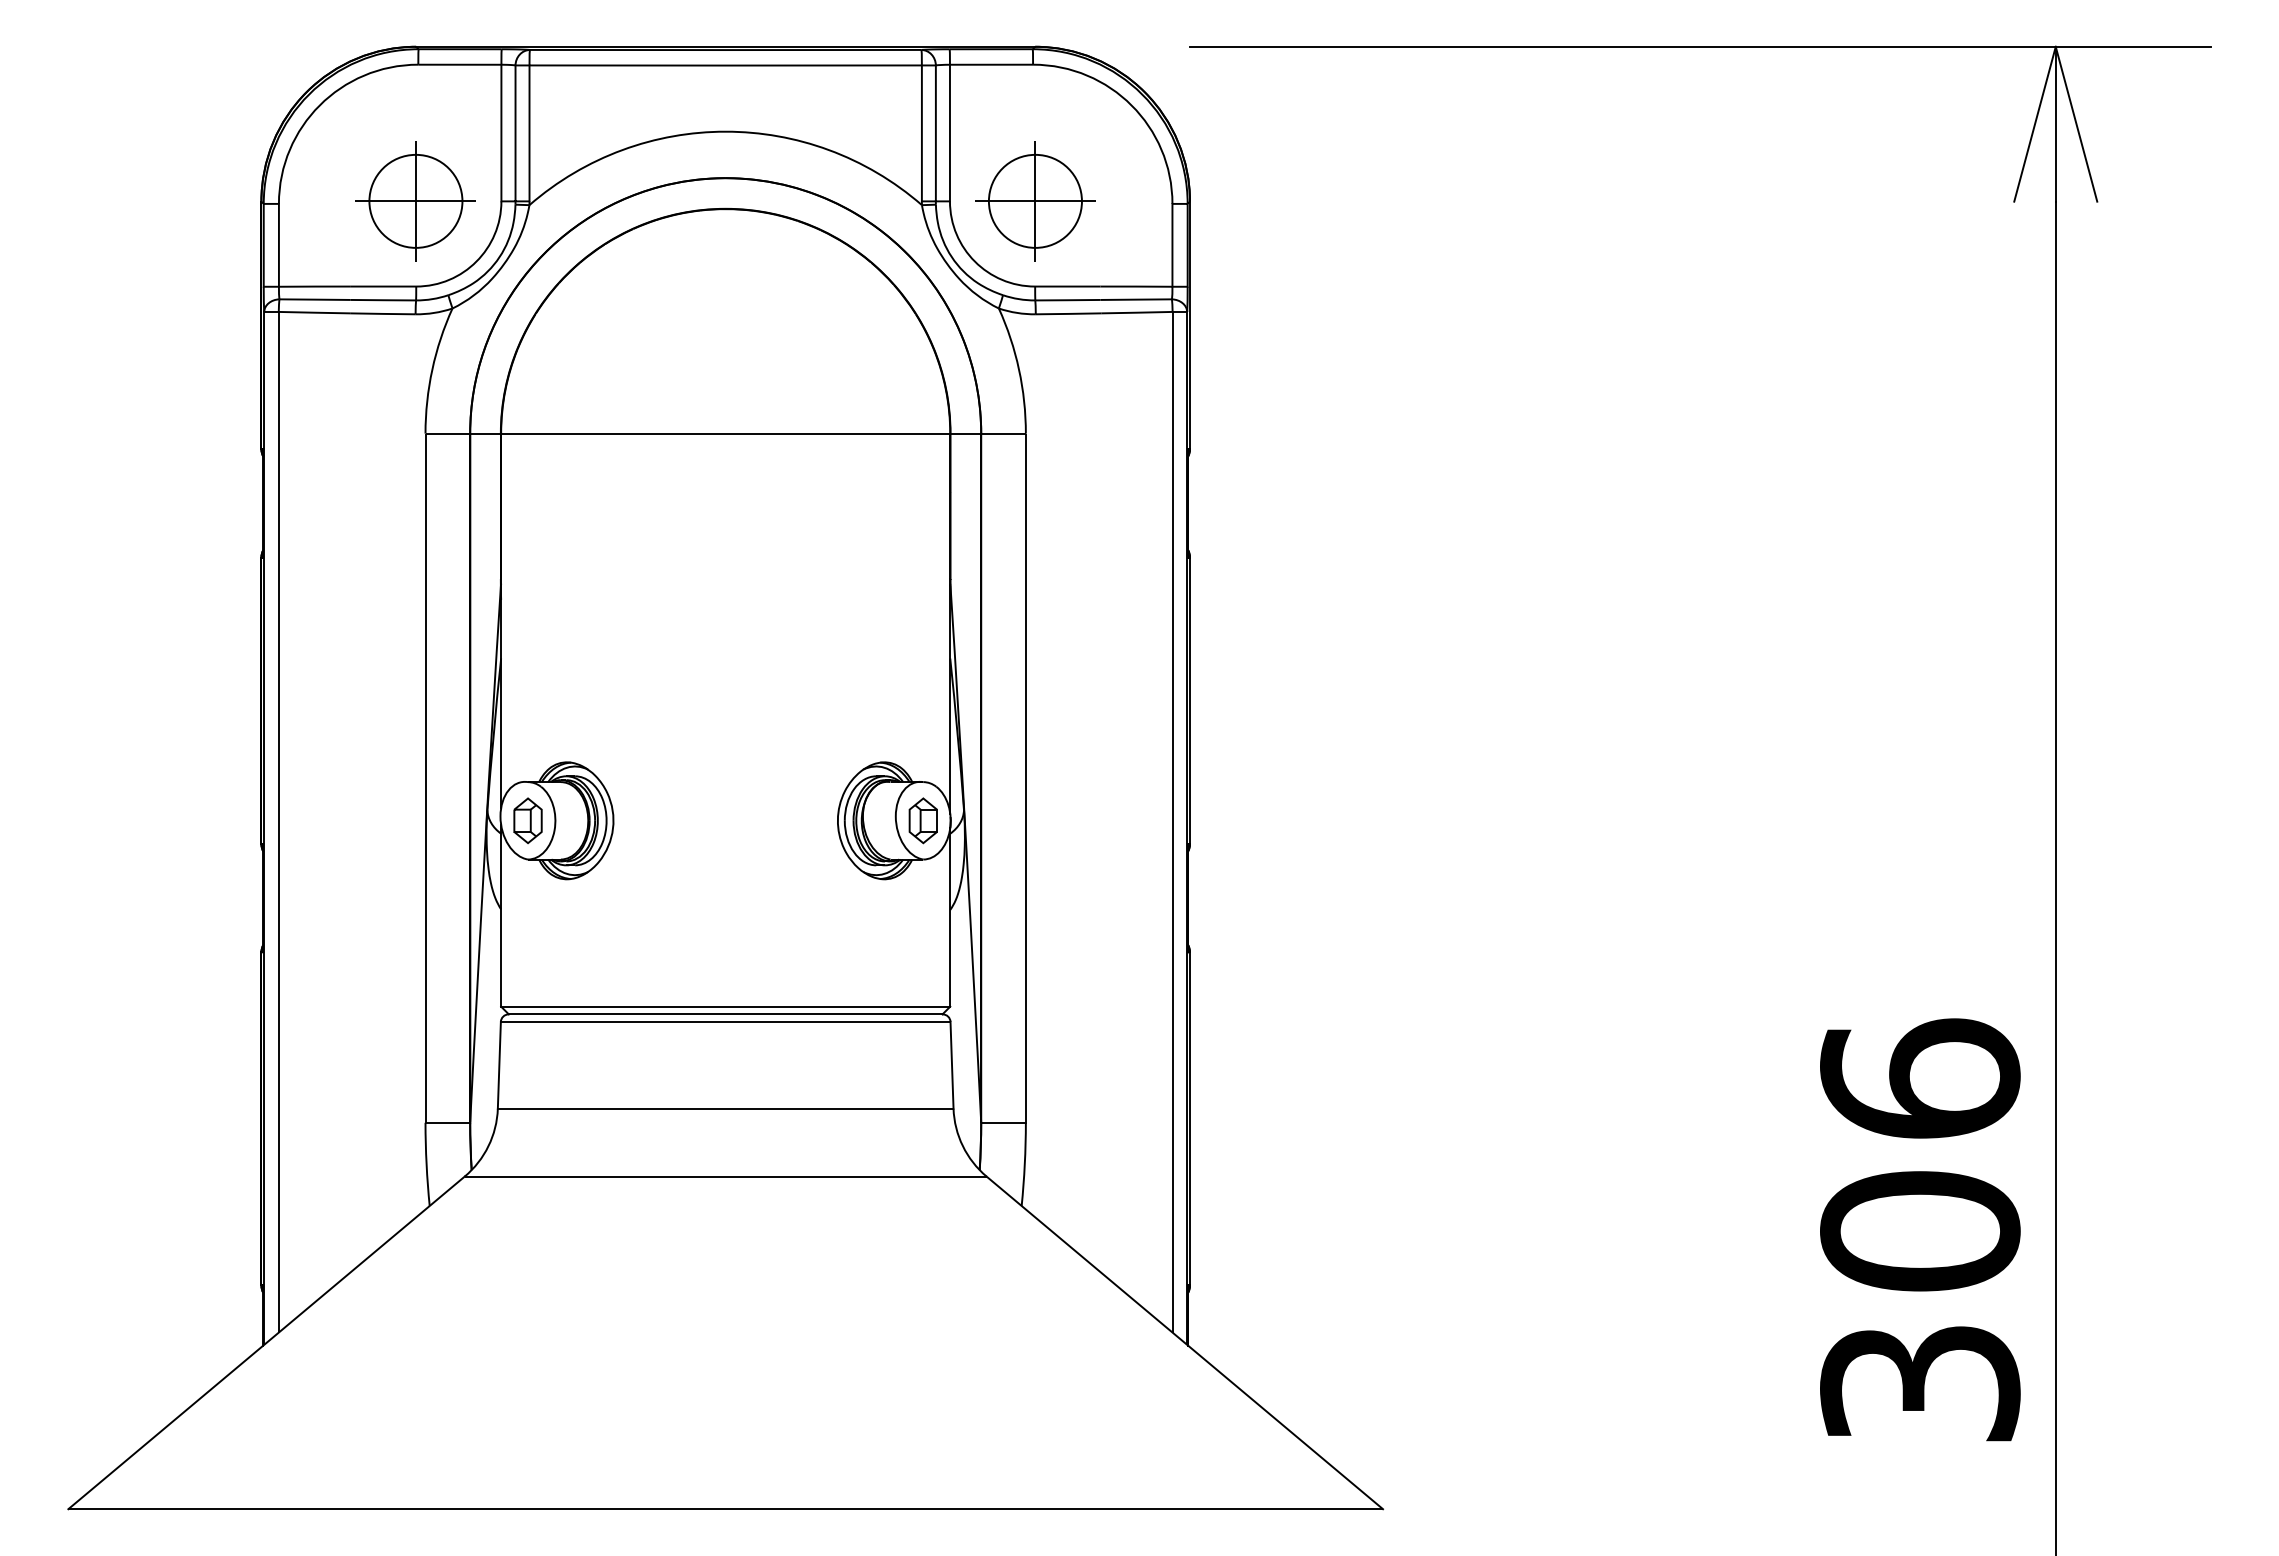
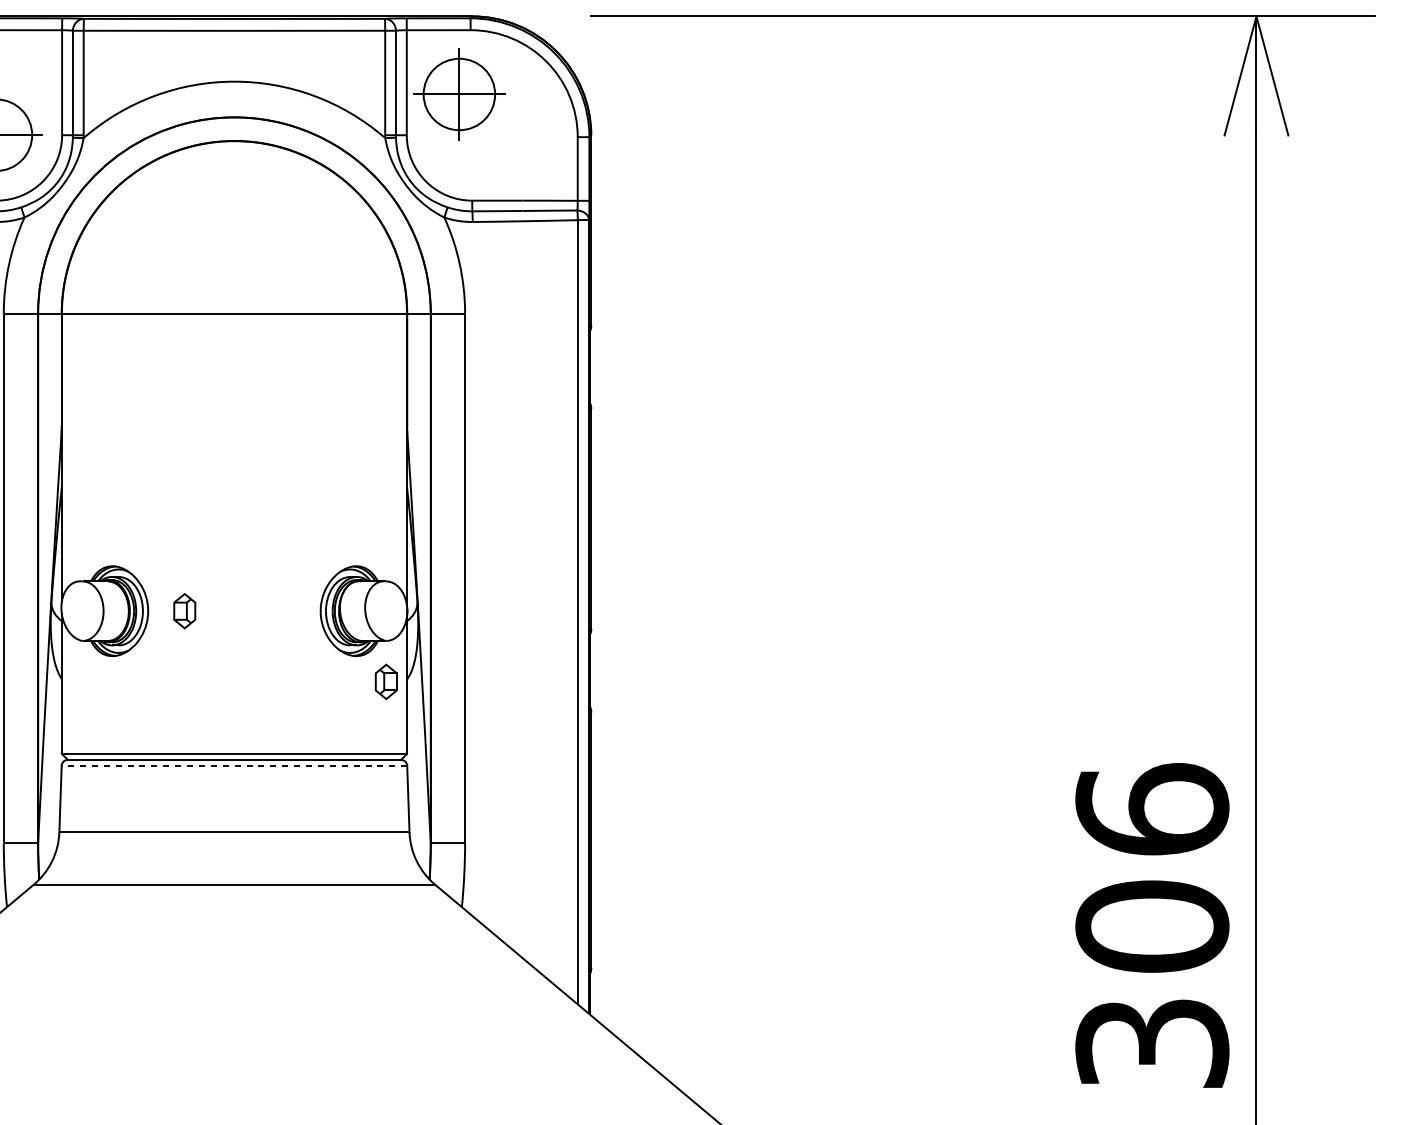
part: (1035, 201) -> (459, 94), moved
part: (527, 820) -> (184, 610), moved
part: (922, 820) -> (385, 681), moved
line: (725, 1021) -> (234, 765), solid -> dashed

